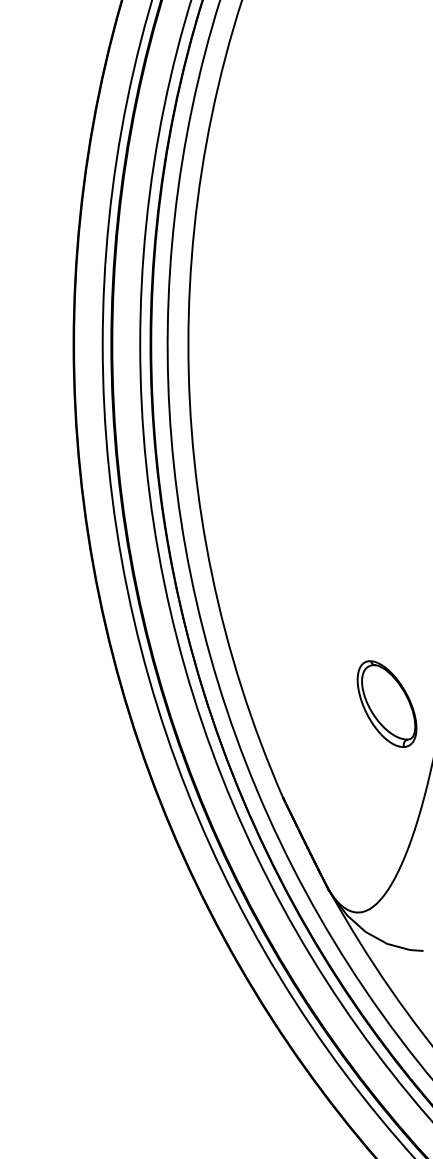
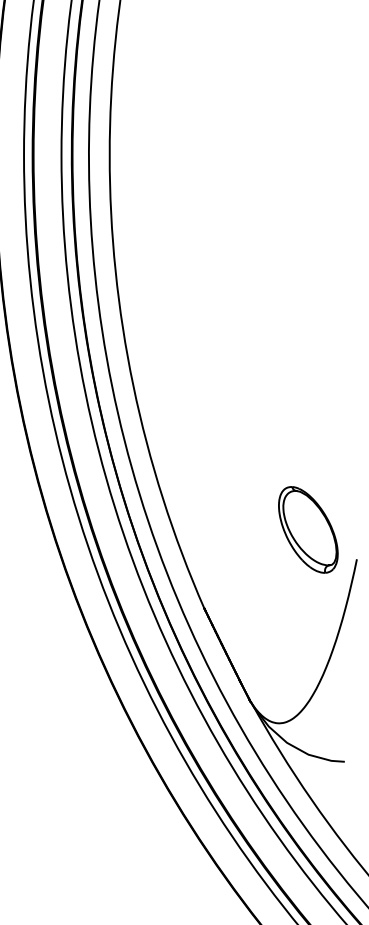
part: (386, 703) -> (307, 529), moved

